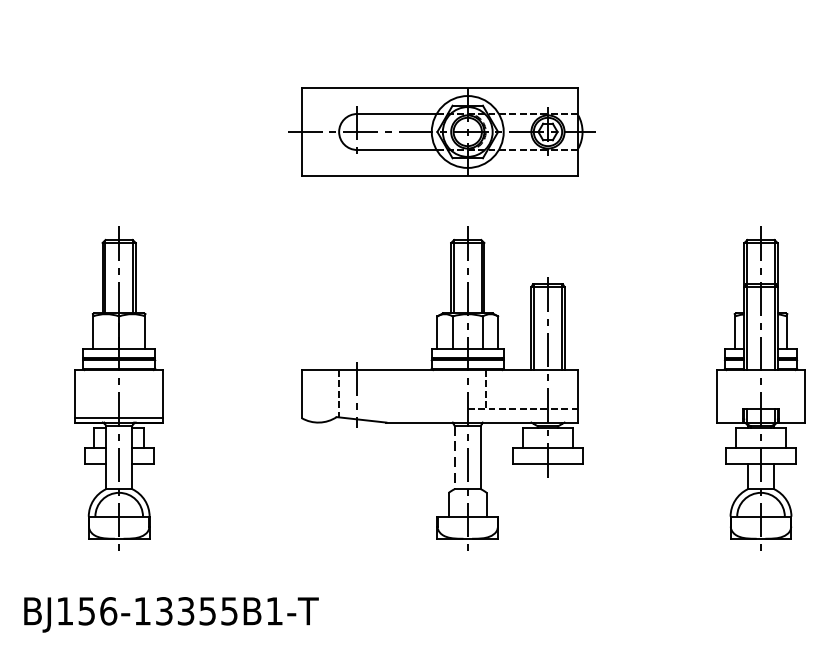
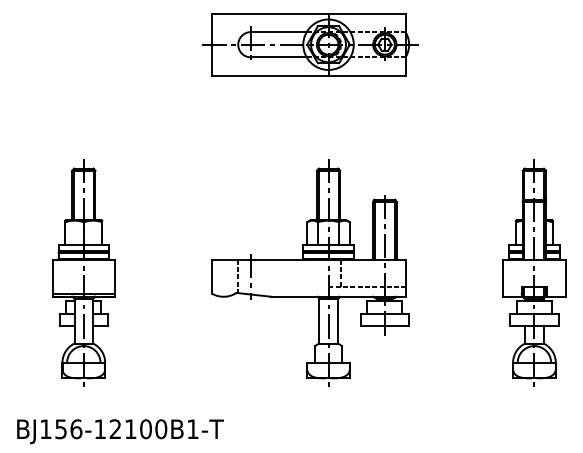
part: (442, 131) -> (310, 44), moved
line: (454, 457) -> (319, 321), dashed -> solid
text: (197, 611) -> (138, 429), BJ156-13355B1-T -> BJ156-12100B1-T

